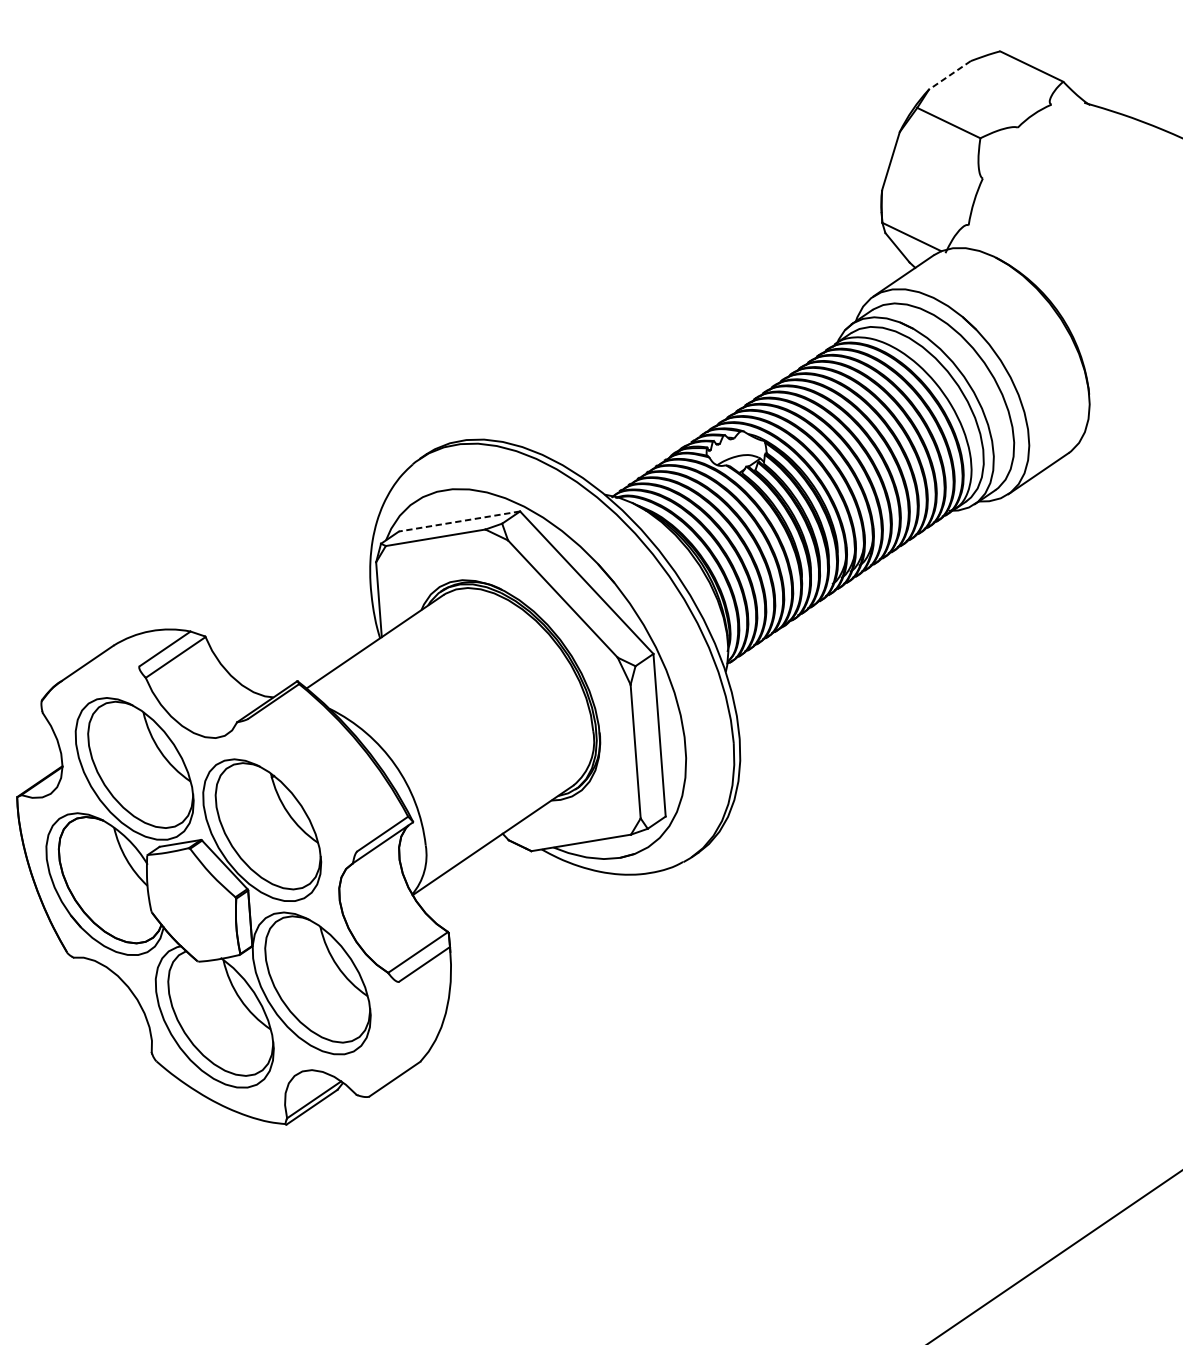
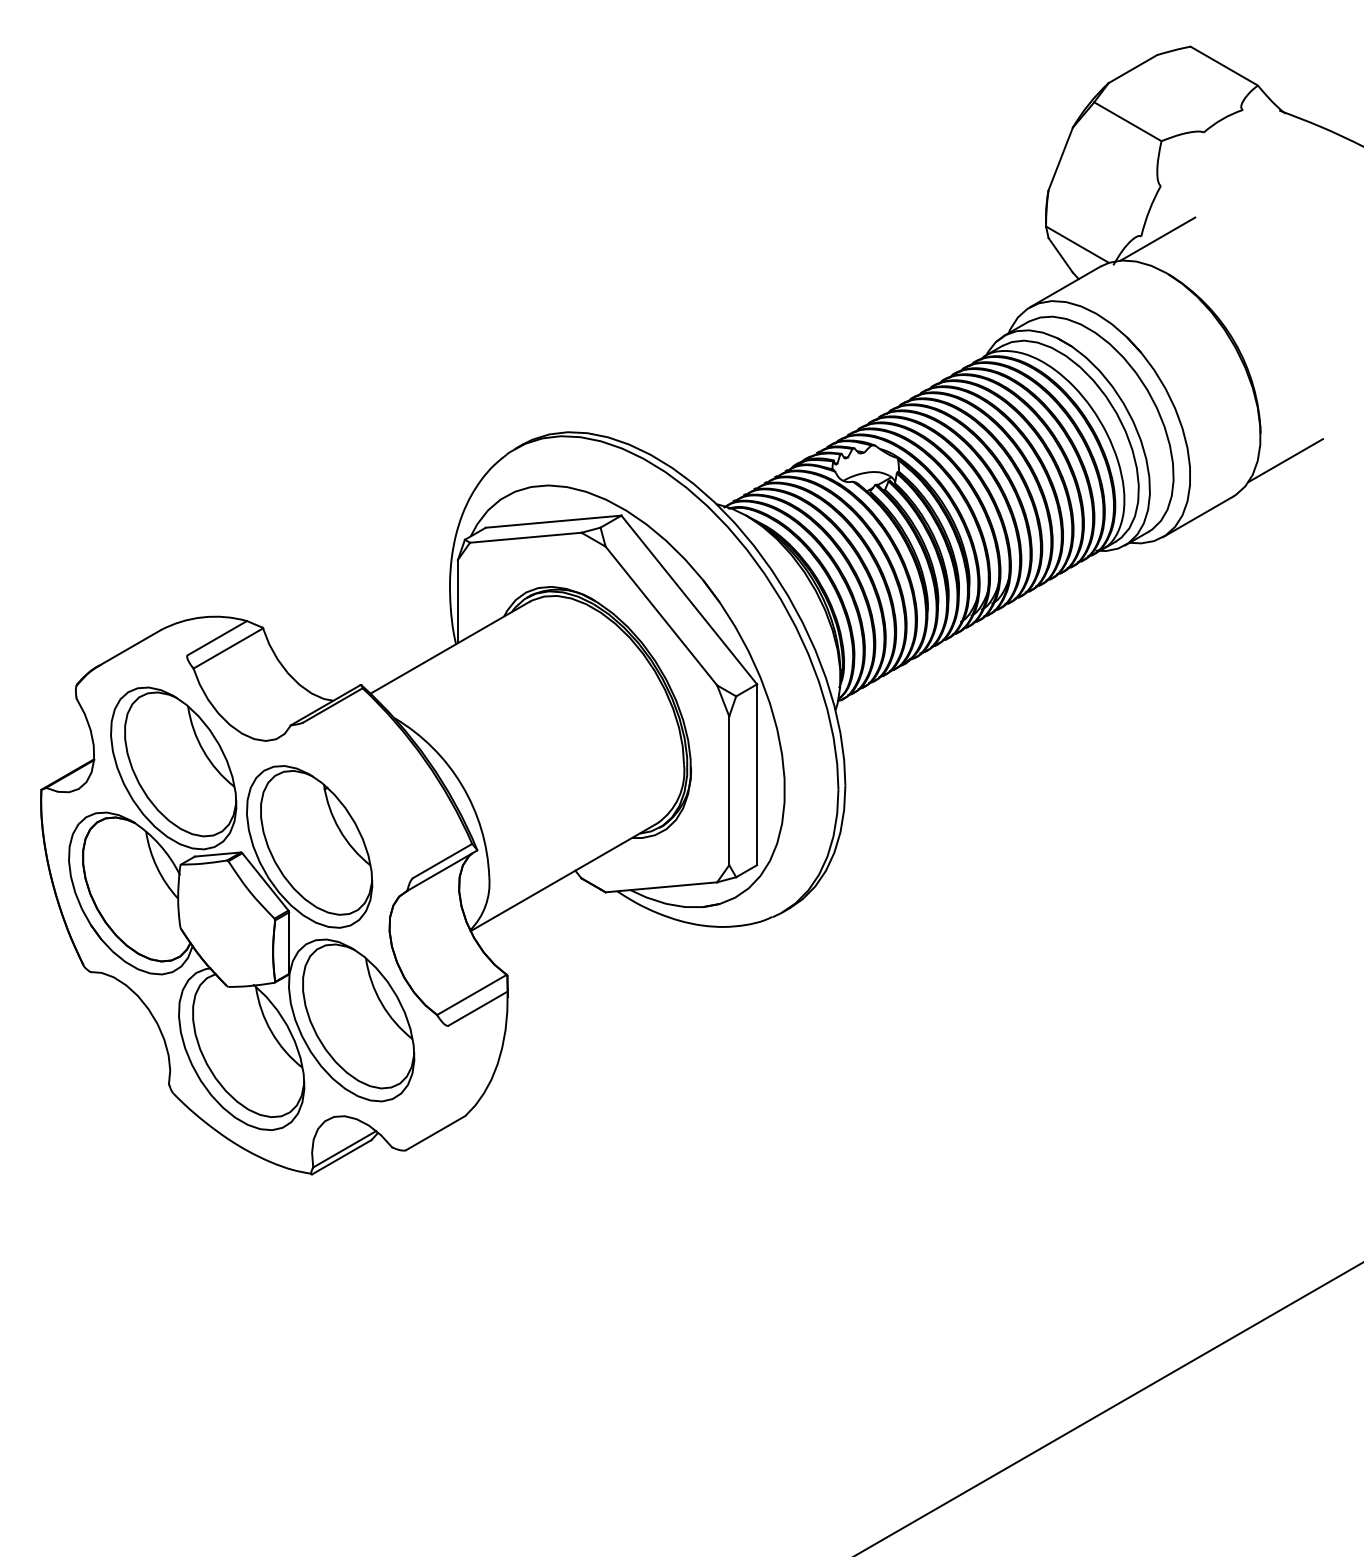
line: (949, 75) -> (1132, 69), dashed -> solid
line: (983, 226) -> (1157, 238), added
line: (1113, 416) -> (1285, 460), added
line: (459, 521) -> (553, 521), dashed -> solid

